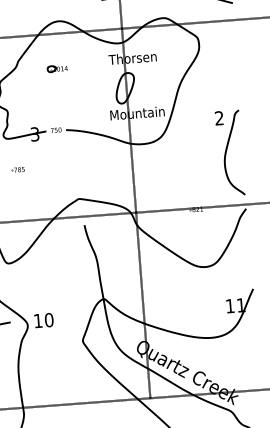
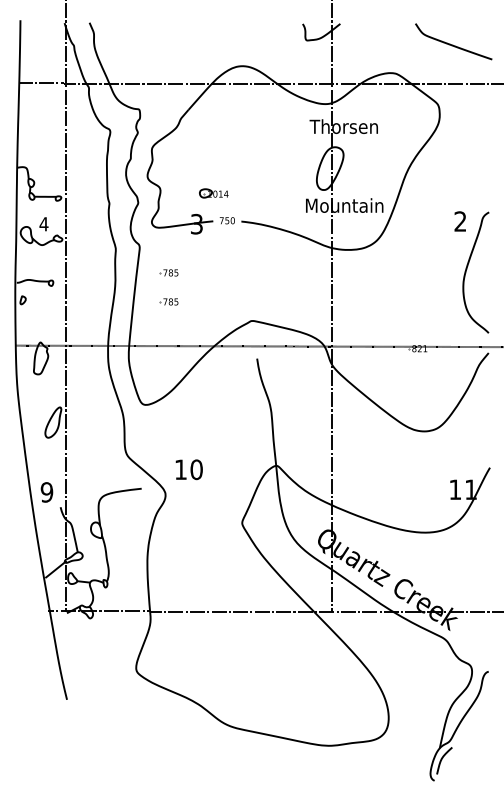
part: (57, 68) -> (213, 193), moved
part: (19, 189) -> (168, 301), added
text: (43, 320) -> (188, 469), moved

